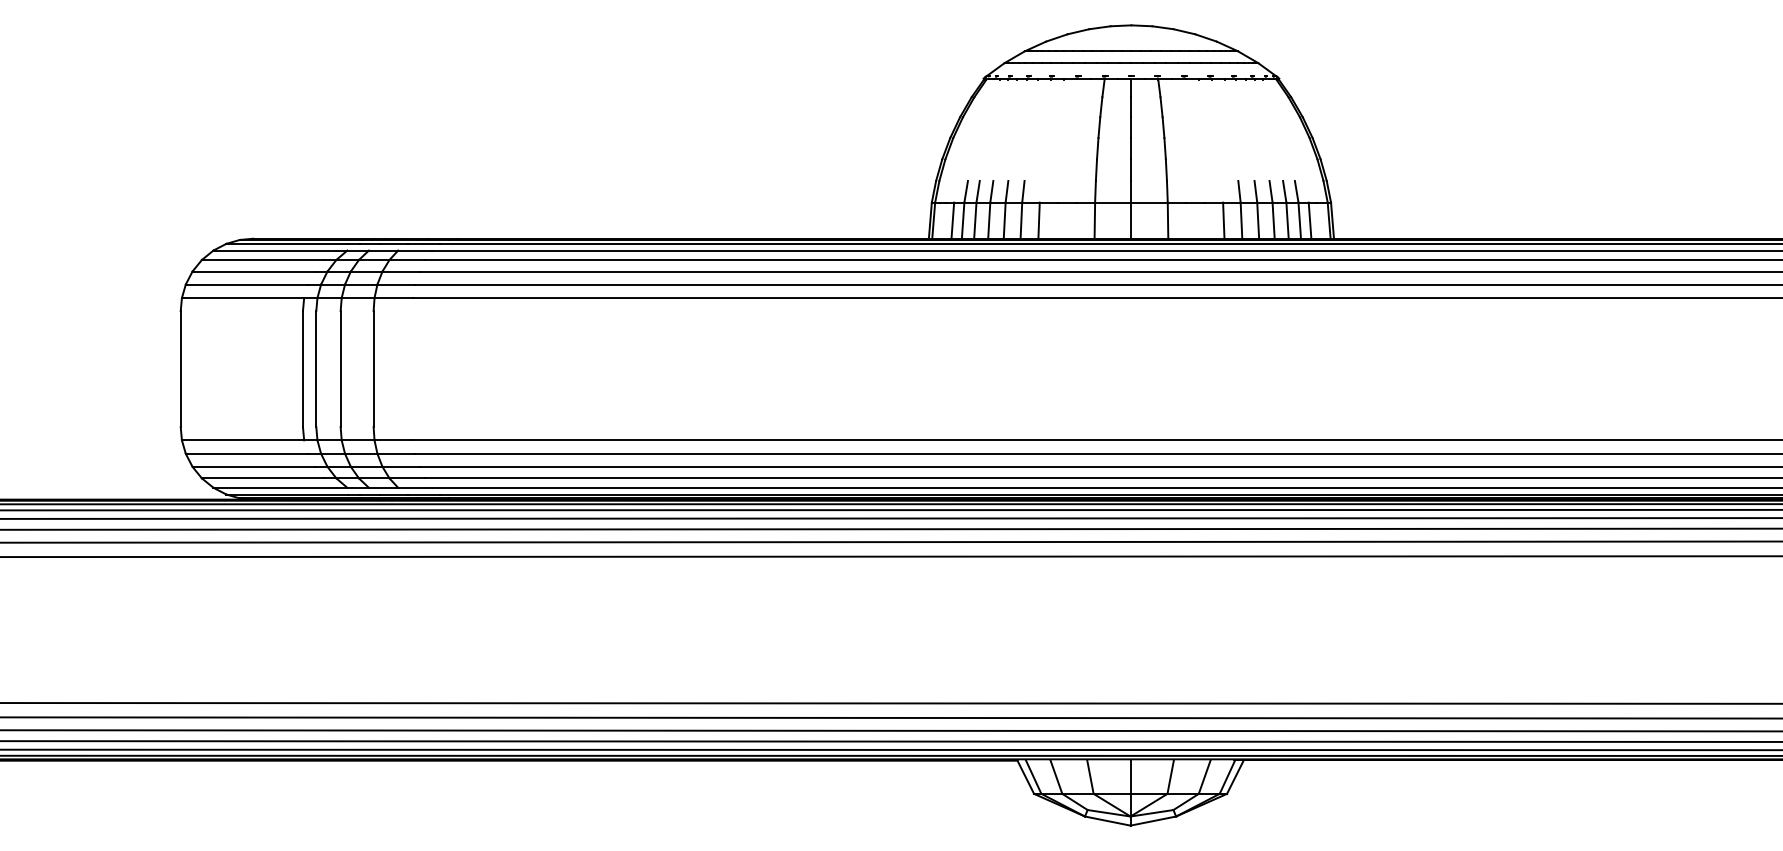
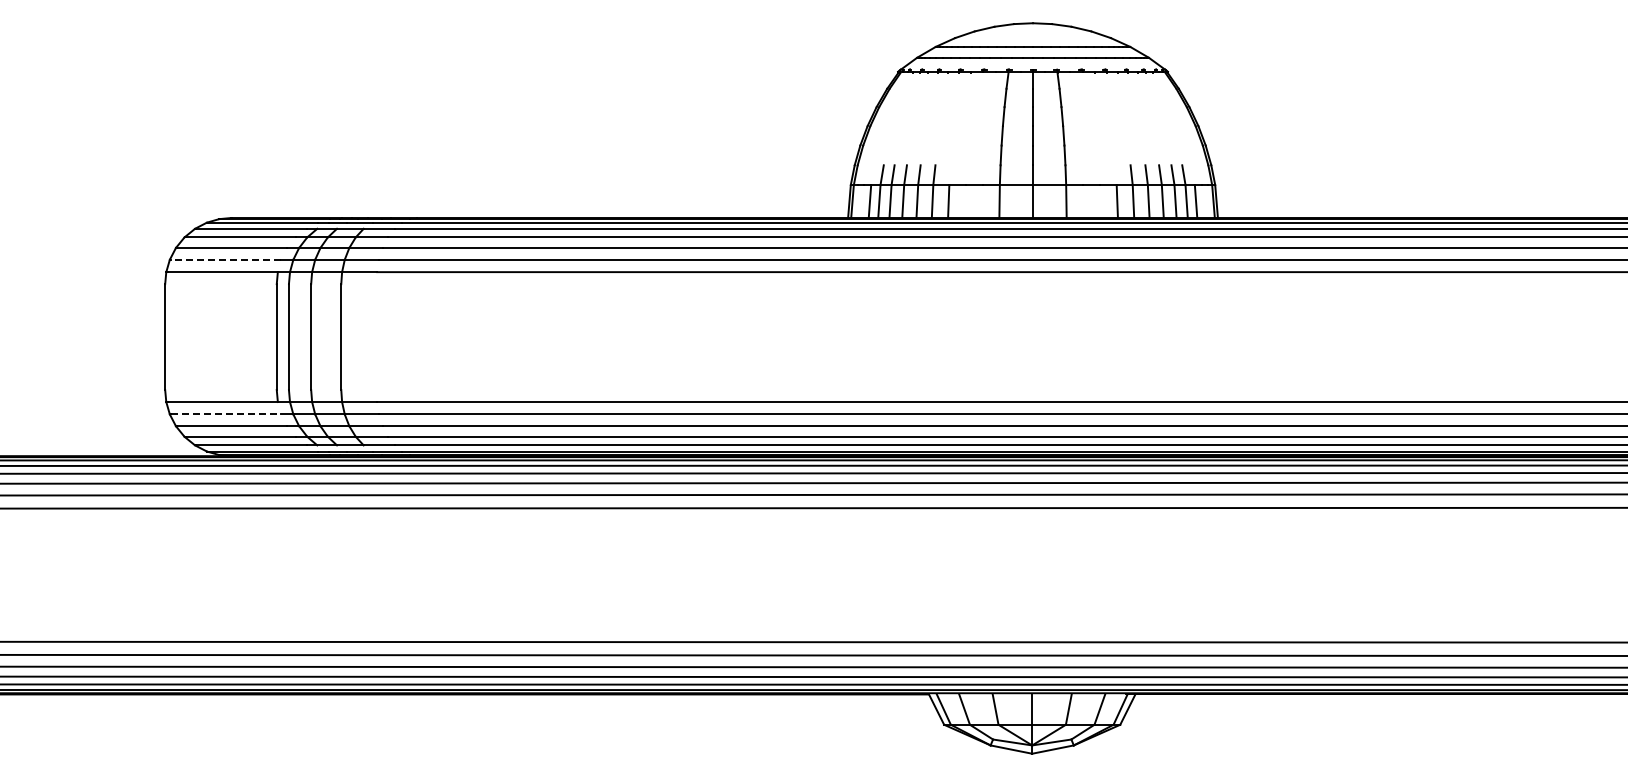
line: (246, 284) -> (225, 259), solid -> dashed
line: (247, 453) -> (226, 414), solid -> dashed

